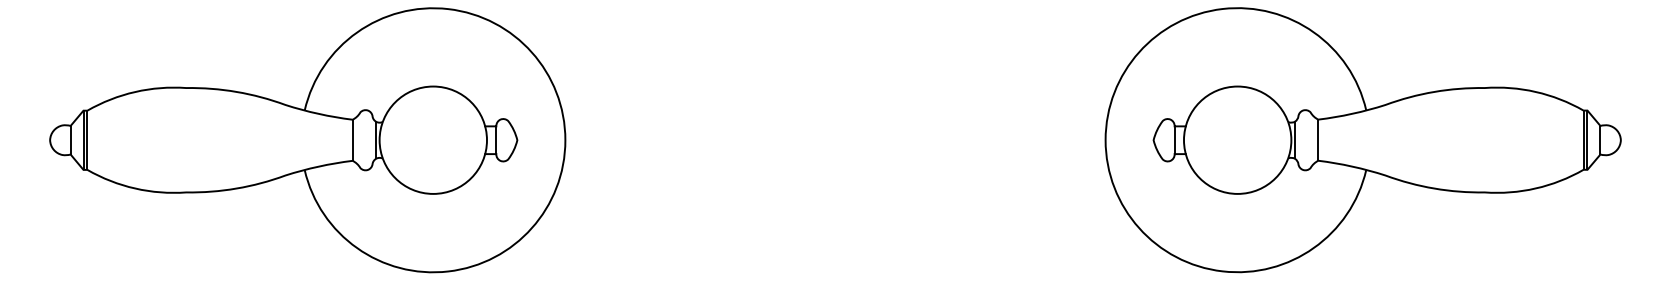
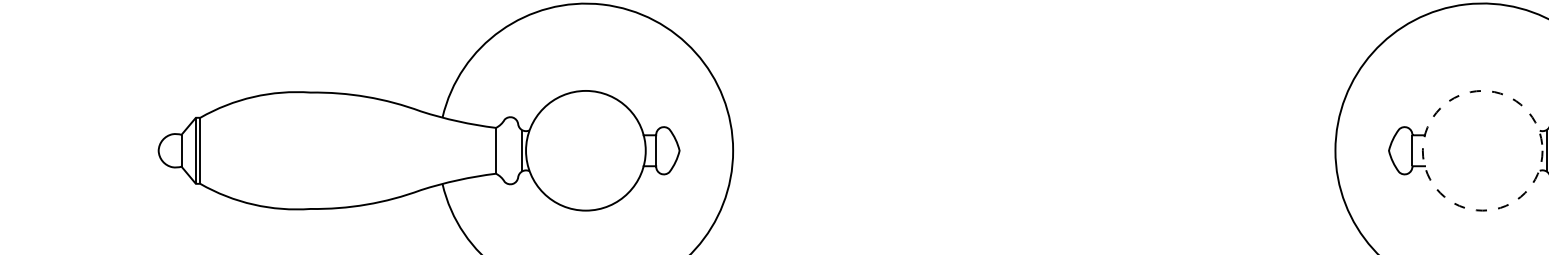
circle: (1237, 139) -> (1482, 149), solid -> dashed

